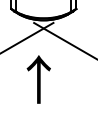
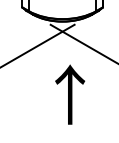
text: (38, 79) -> (69, 94), moved

